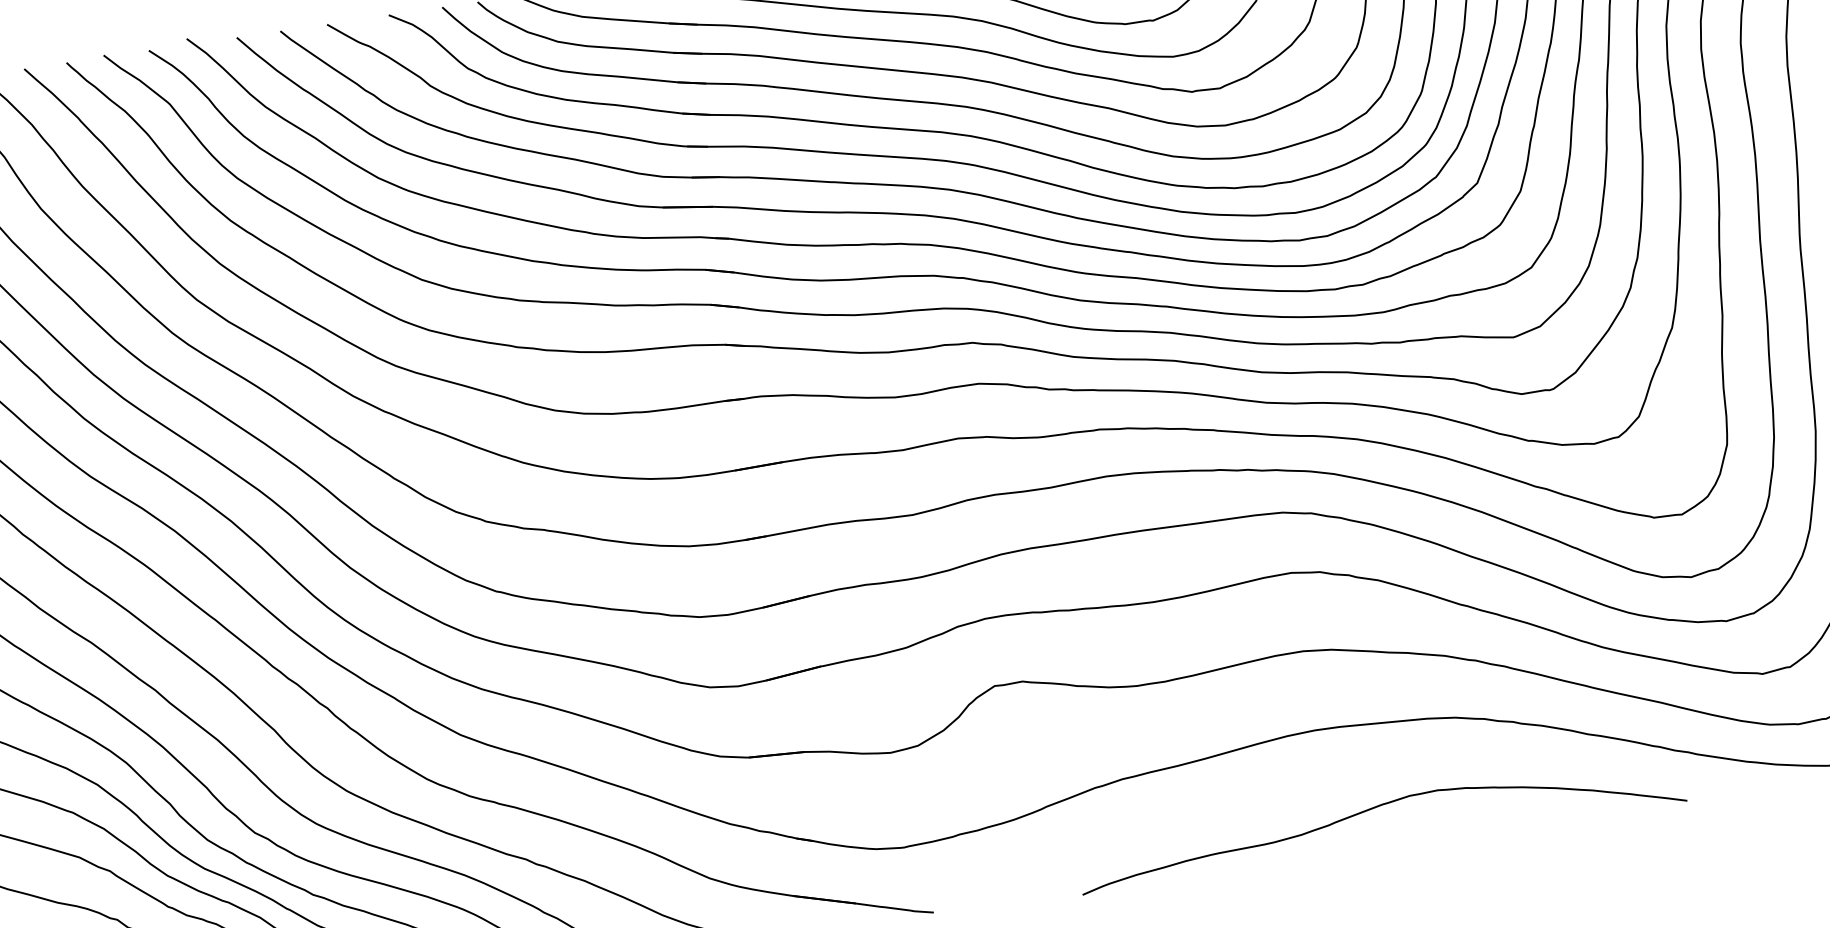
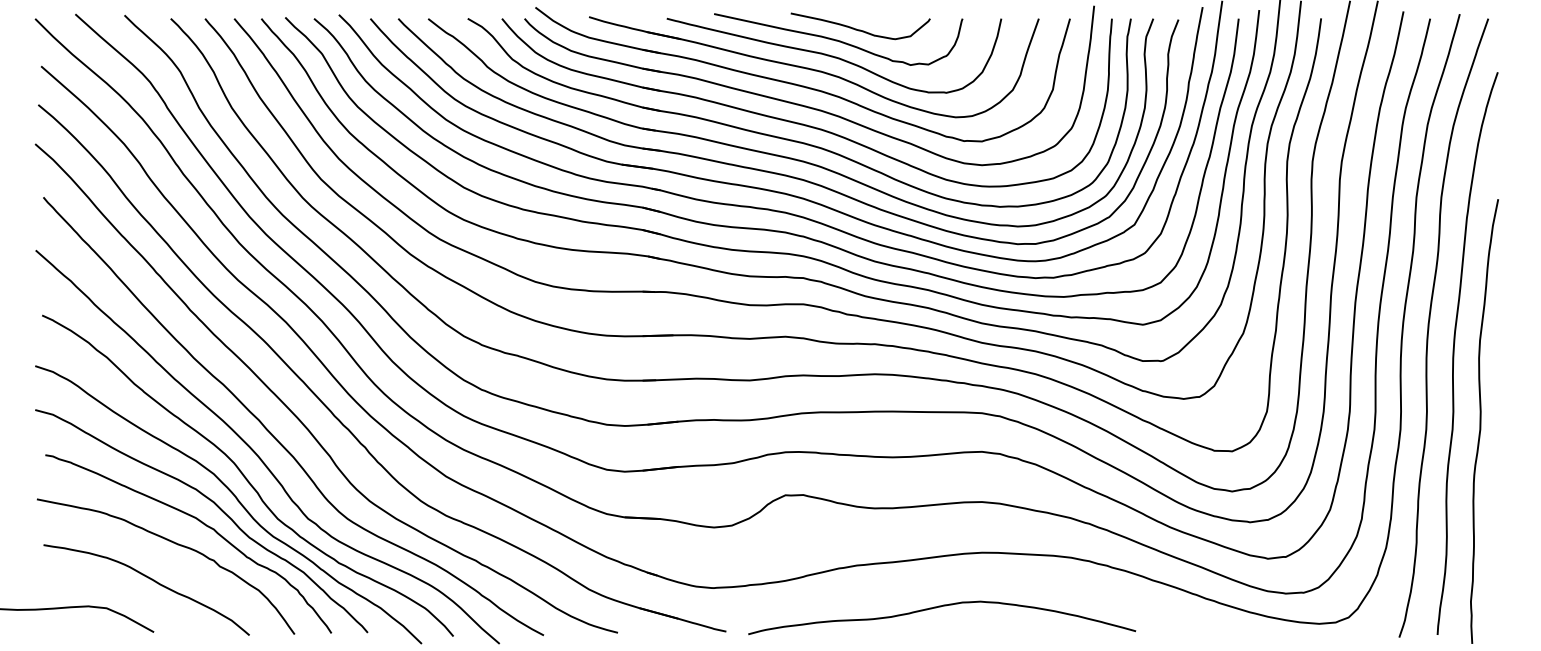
curve: (1378, 808) -> (941, 607), moved

